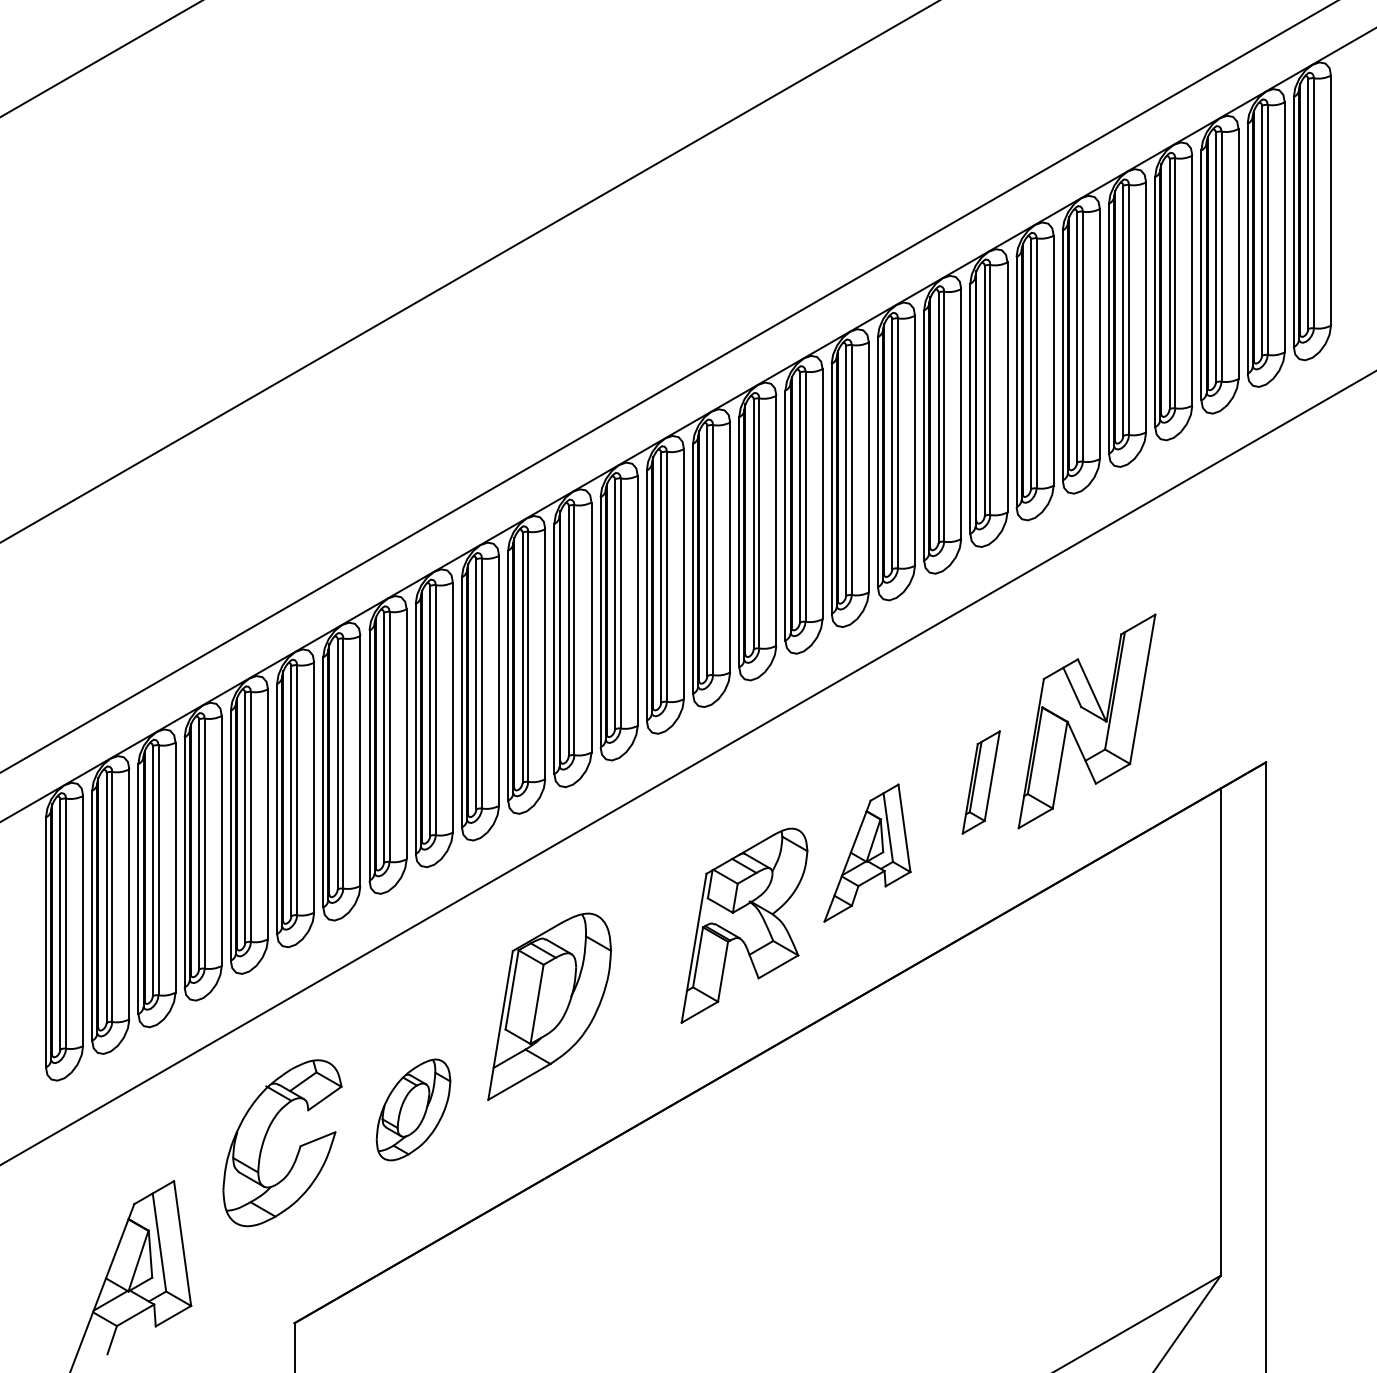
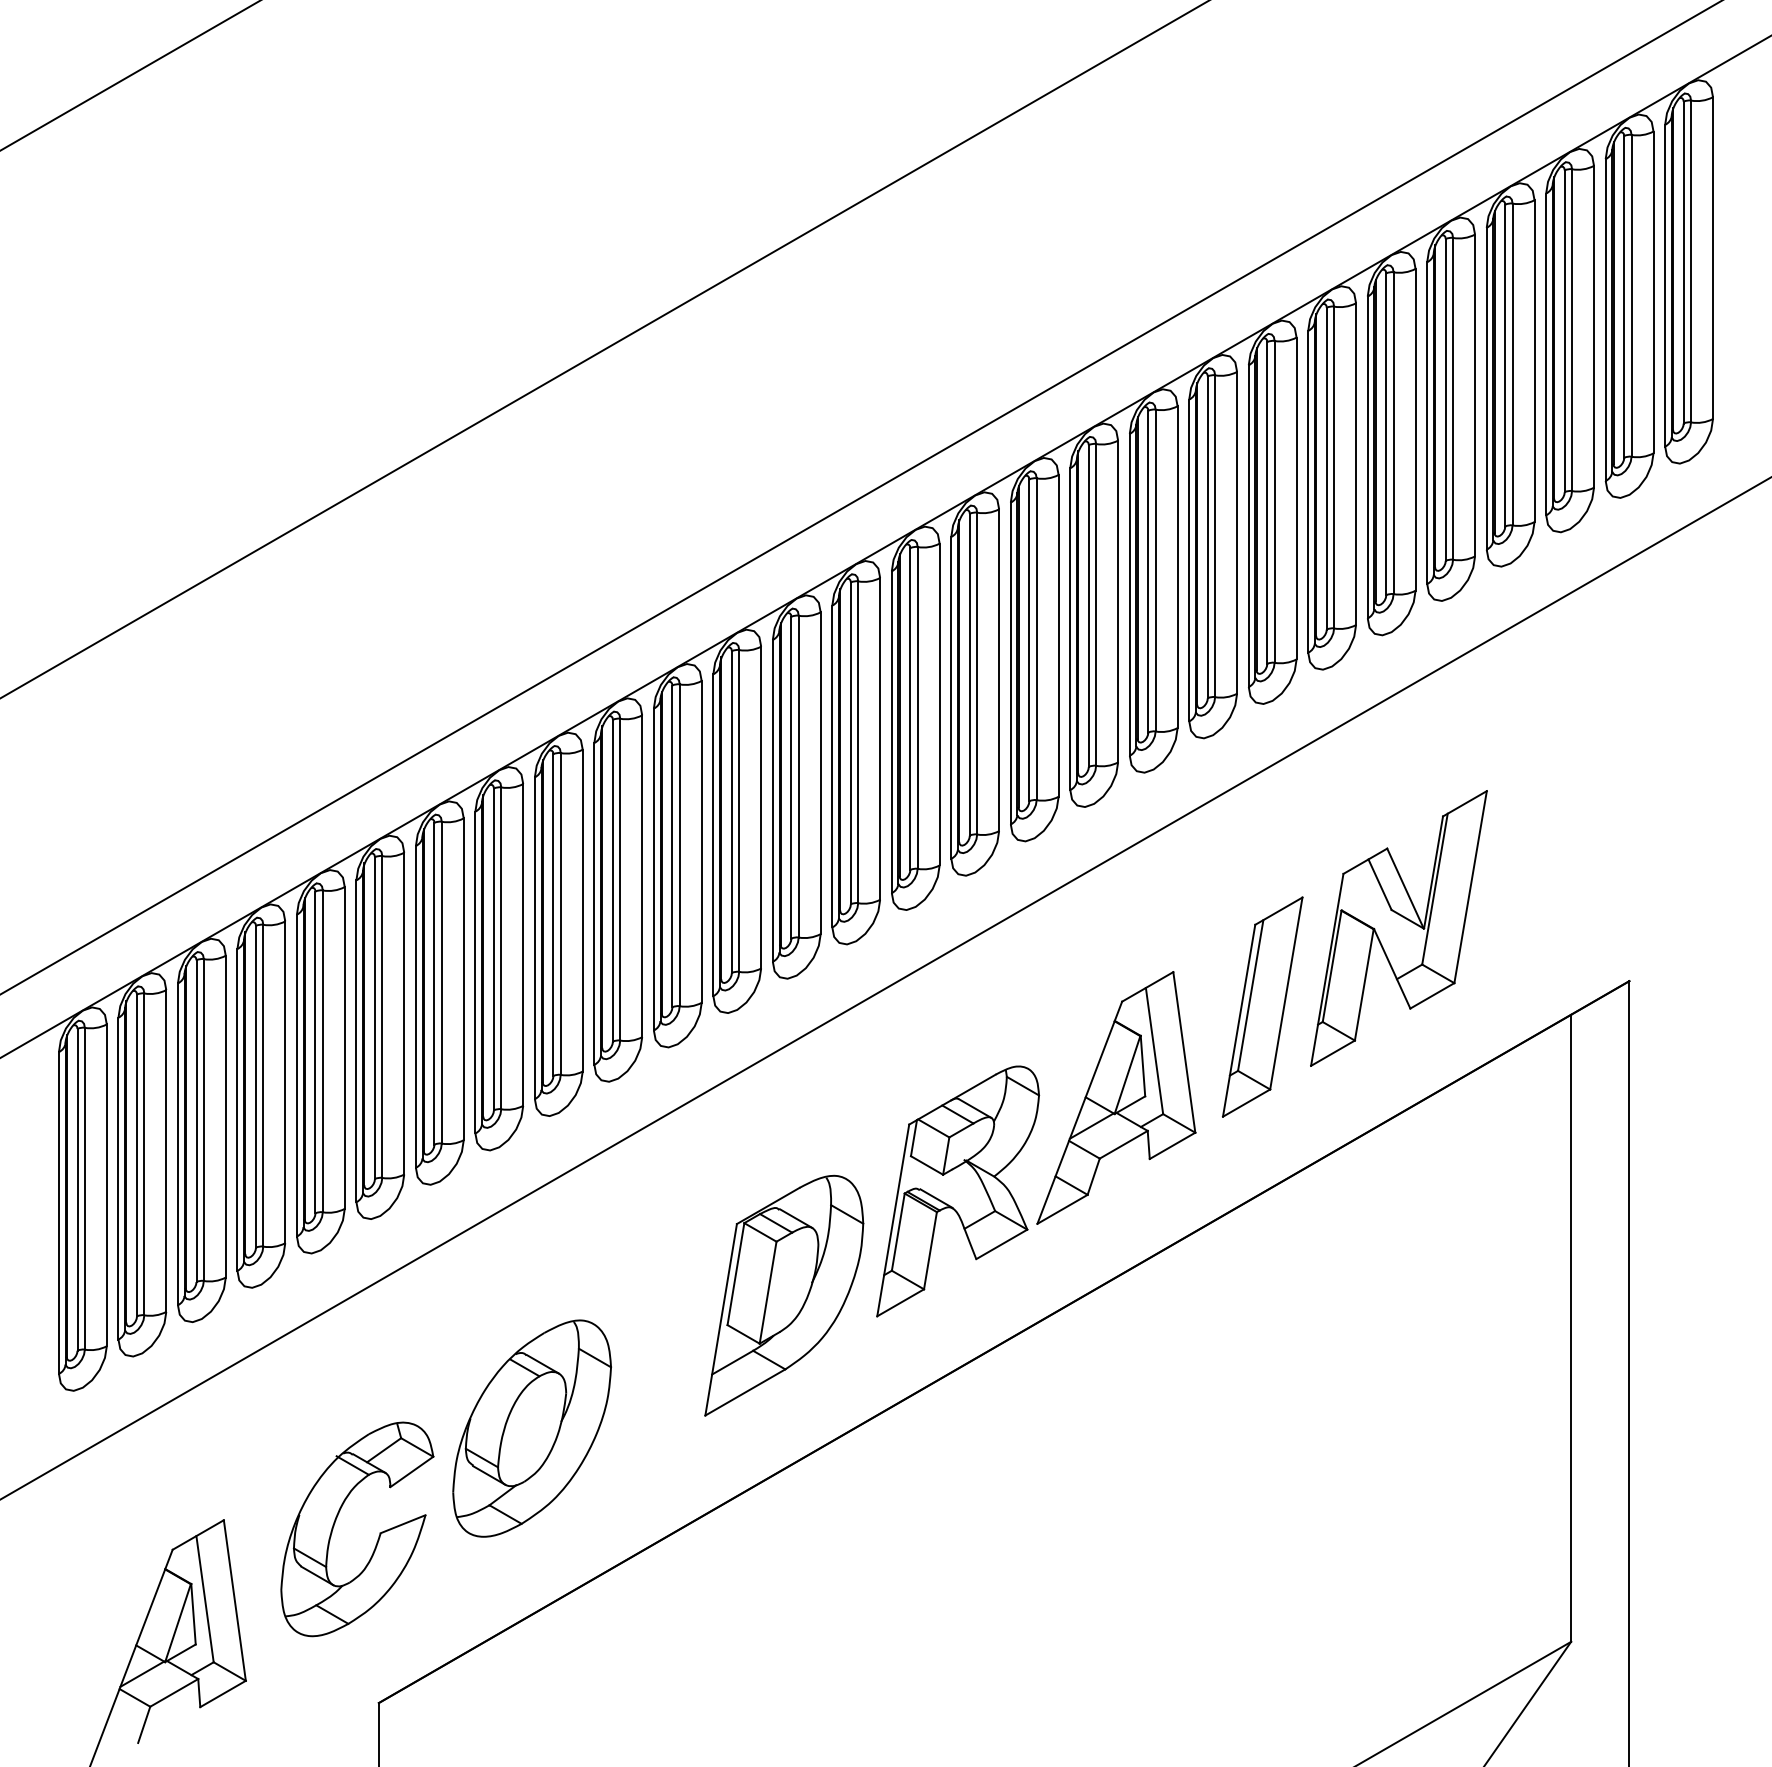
part: (981, 782) -> (1262, 1006), size x1.67
part: (867, 852) -> (1116, 1097), size x1.43
part: (549, 1006) -> (784, 1295), moved
part: (413, 1109) -> (531, 1428), size x1.67
part: (298, 1148) -> (378, 1536), moved

